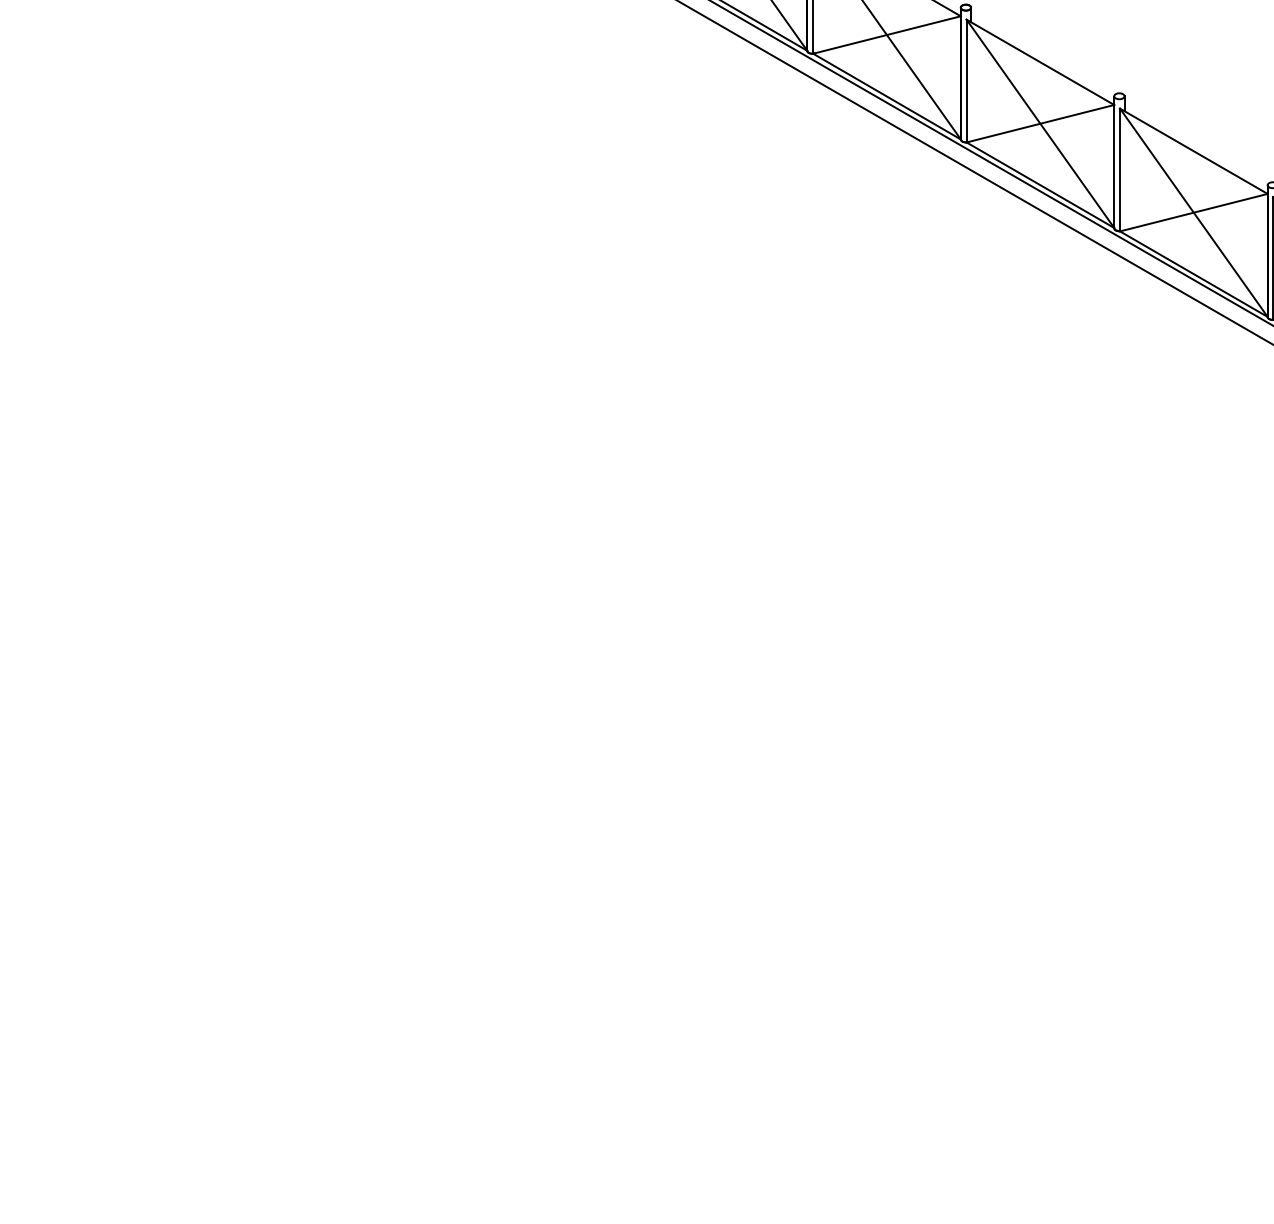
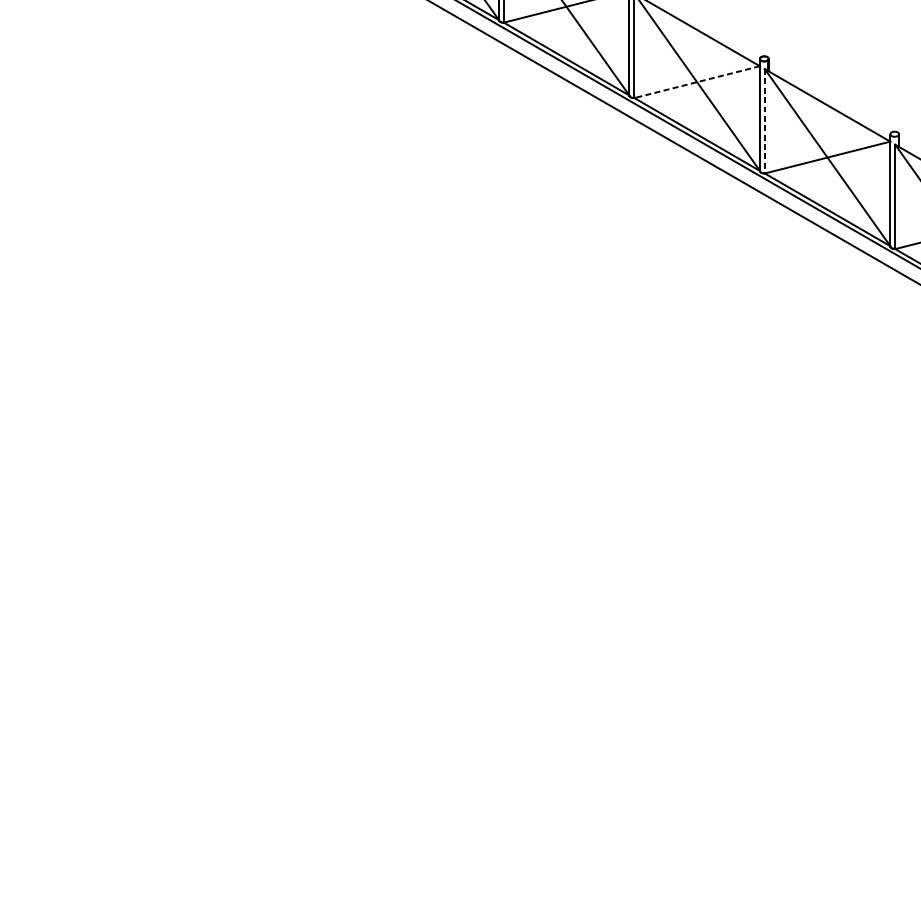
line: (886, 35) -> (696, 82), solid -> dashed
line: (966, 81) -> (764, 121), solid -> dashed

